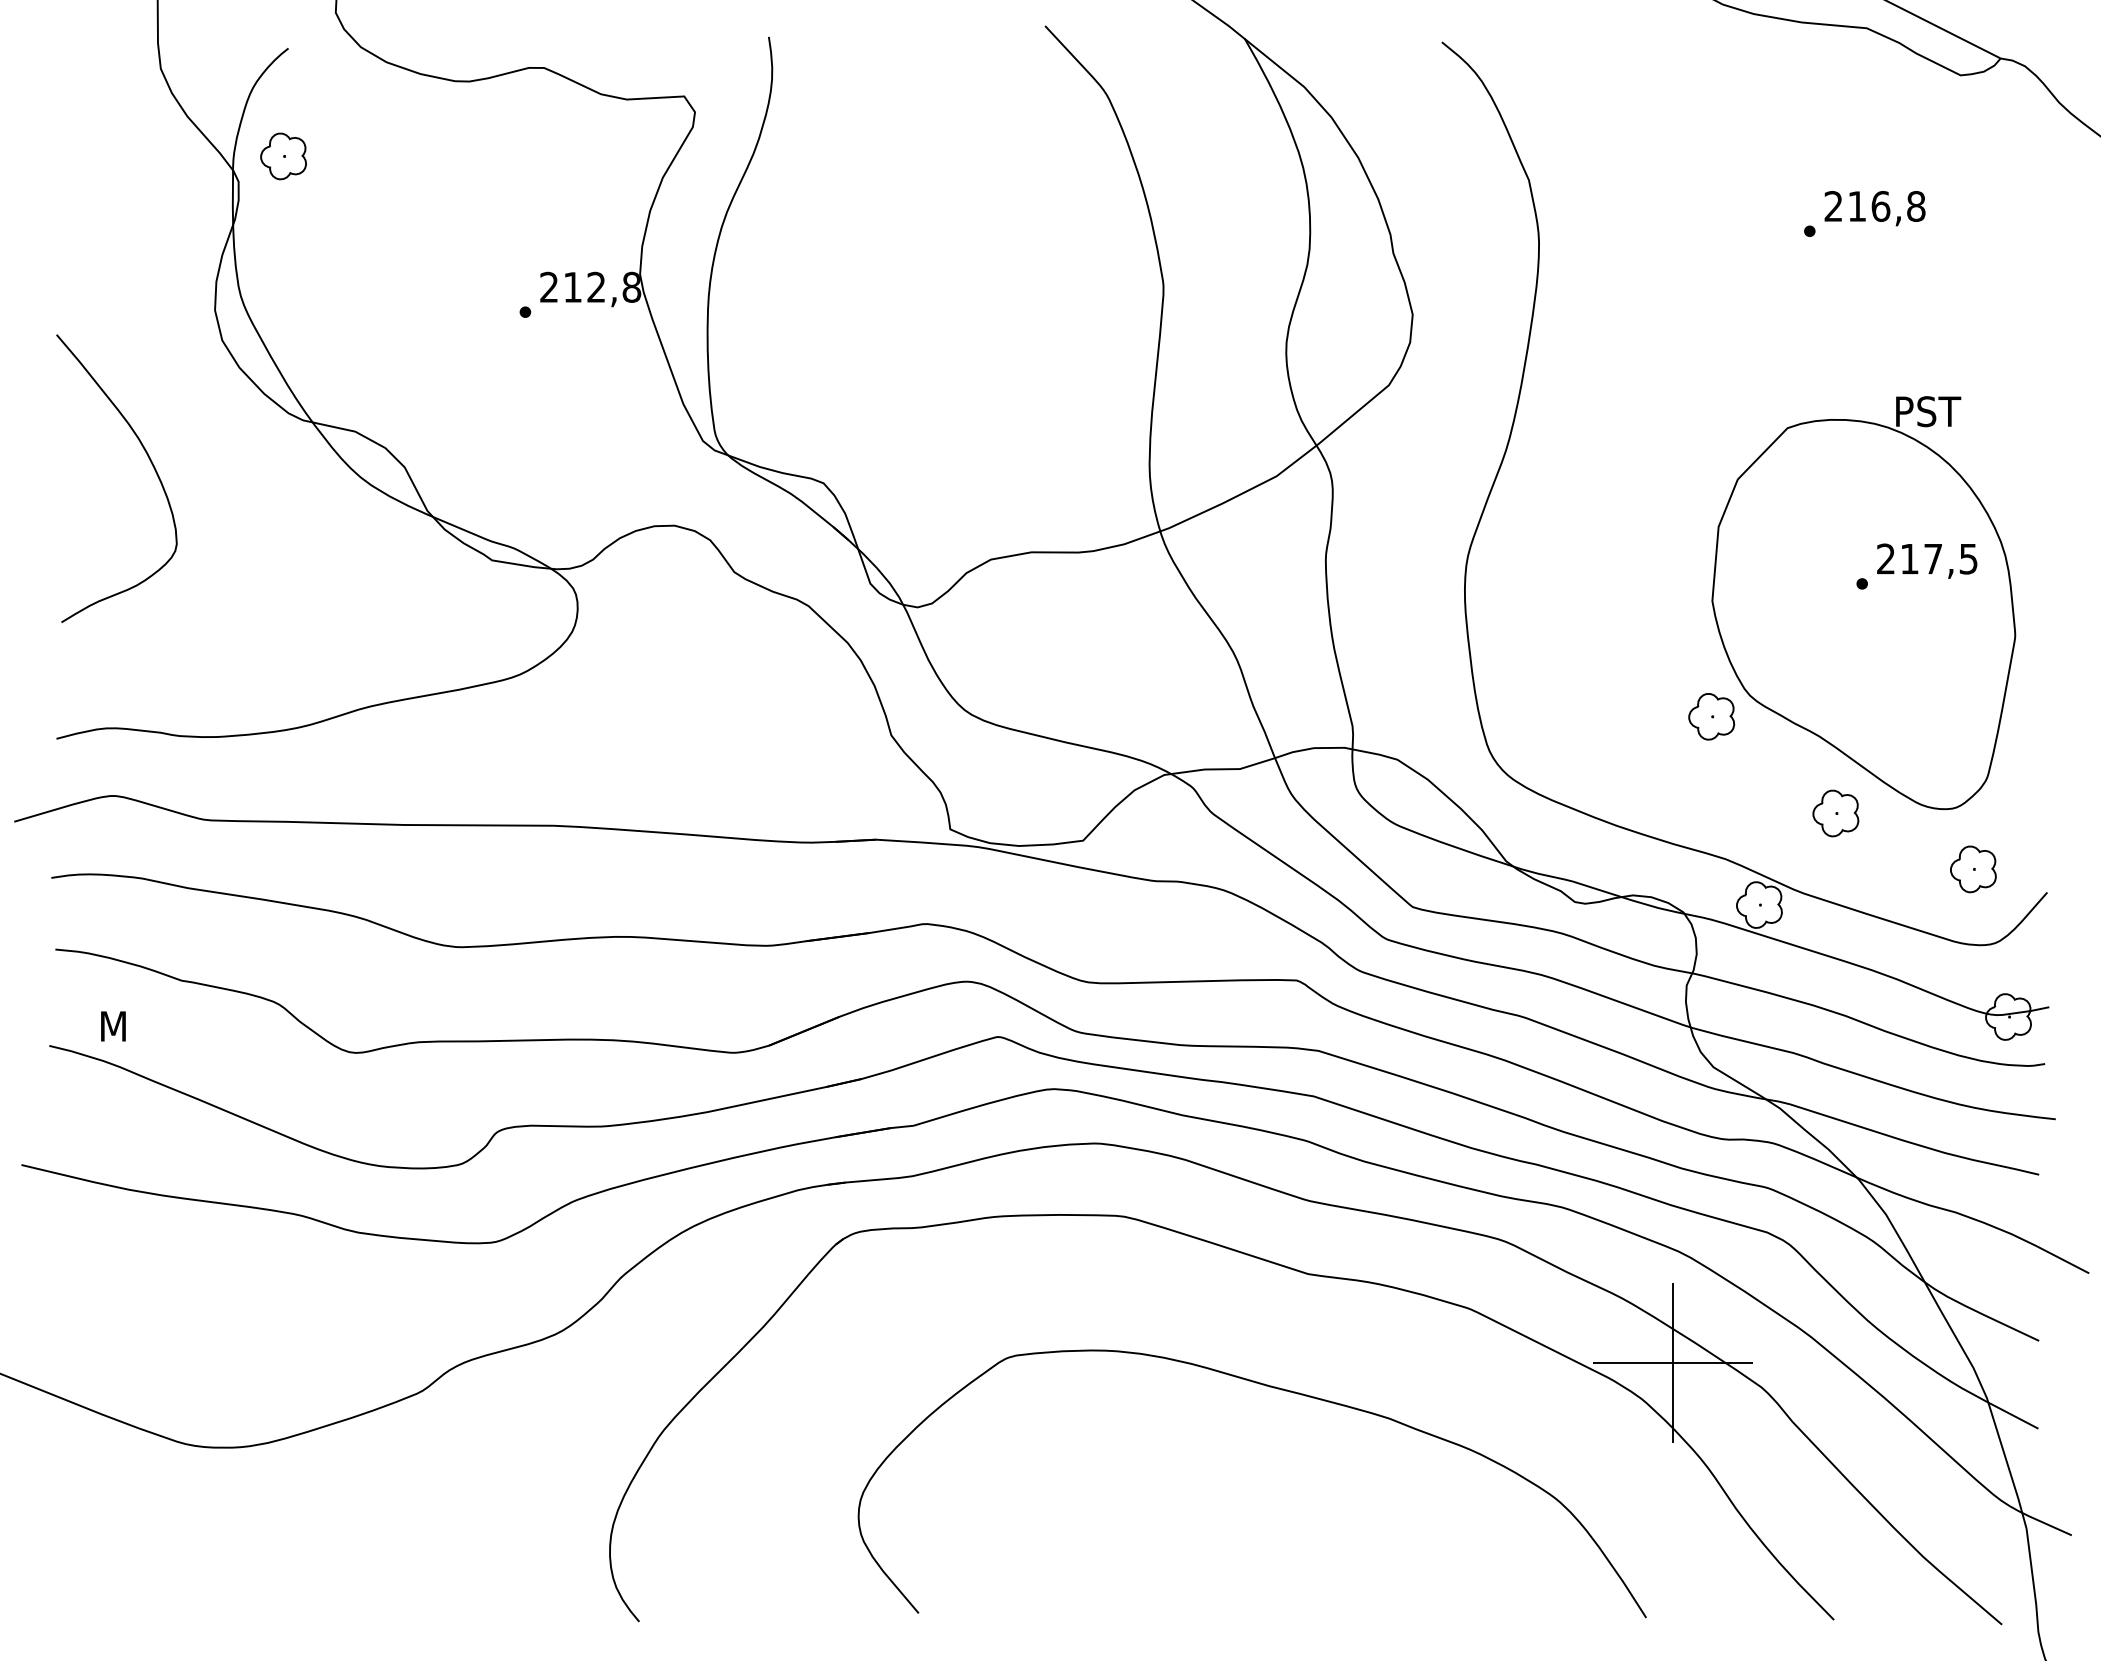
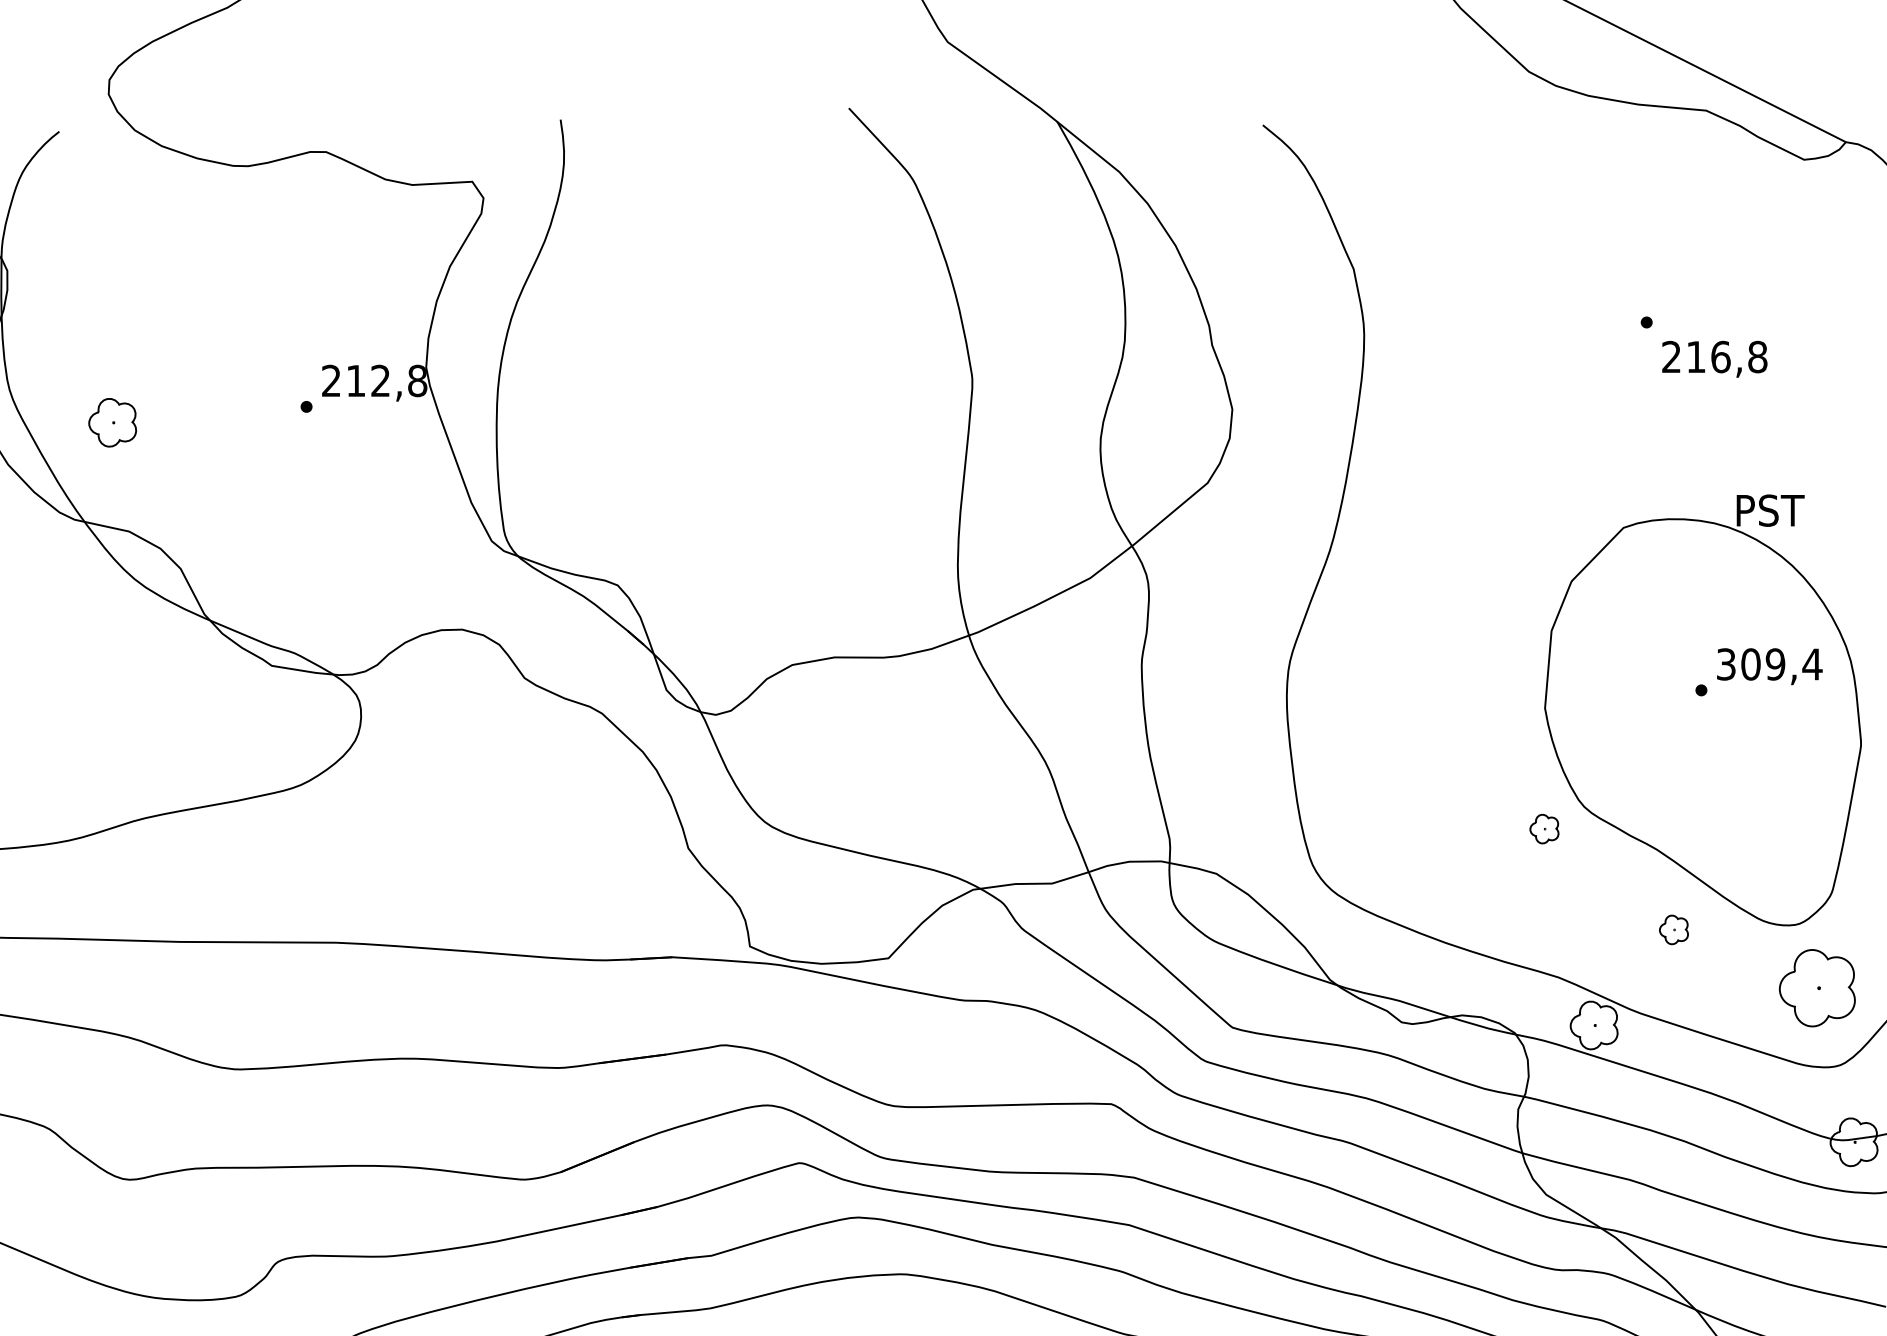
part: (283, 156) -> (112, 422), moved
text: (1874, 208) -> (1714, 359), moved
text: (1927, 558) -> (1769, 663), 217,5 -> 309,4
part: (1711, 716) -> (1544, 828), size x0.6
part: (1835, 813) -> (1673, 929), size x0.6
part: (1973, 869) -> (1817, 988), size x1.6

